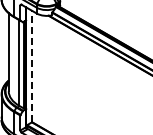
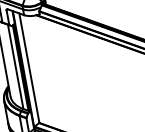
line: (32, 66) -> (29, 68), dashed -> solid

